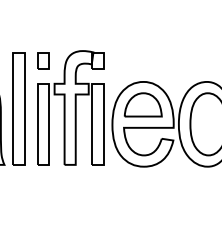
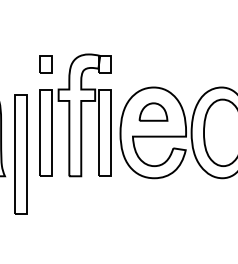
part: (143, 104) -> (153, 111), size x0.7
part: (18, 108) -> (20, 153), moved

